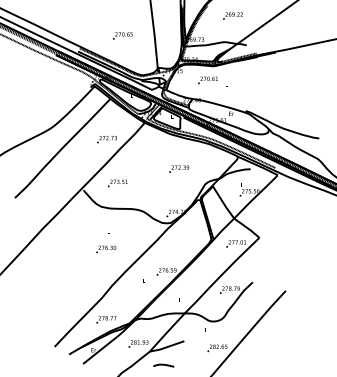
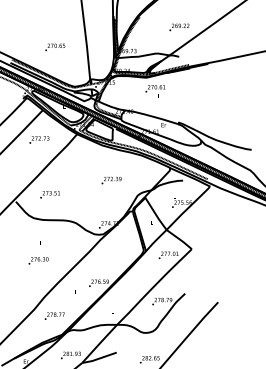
text: (232, 15) -> (178, 26), moved
text: (207, 79) -> (154, 87), moved
text: (106, 139) -> (38, 139), moved
text: (106, 319) -> (54, 315), moved

